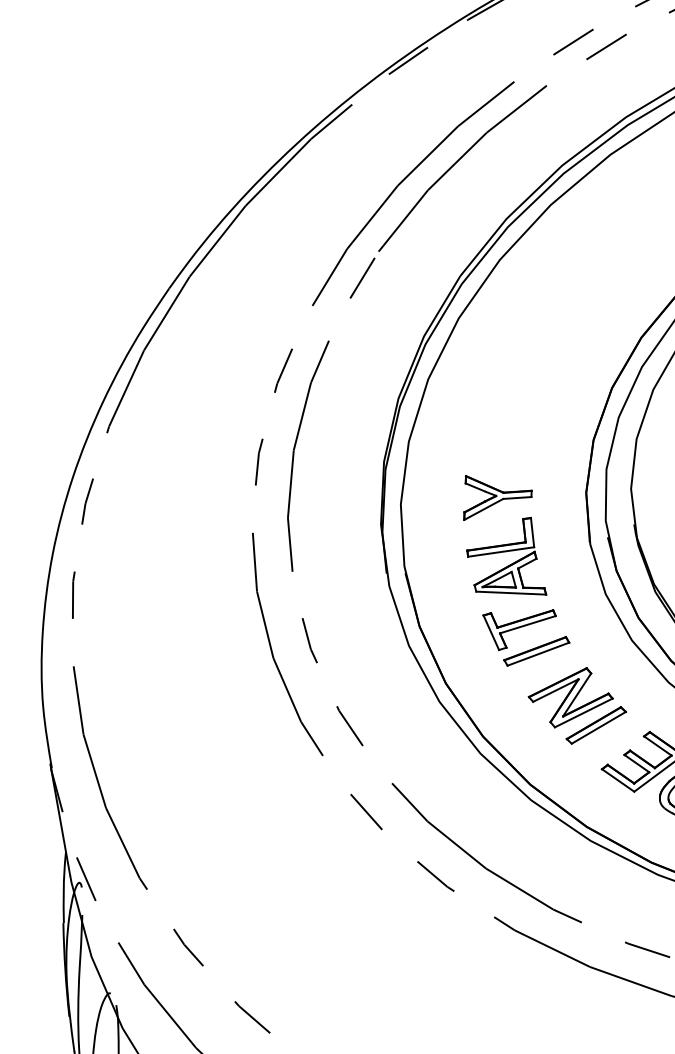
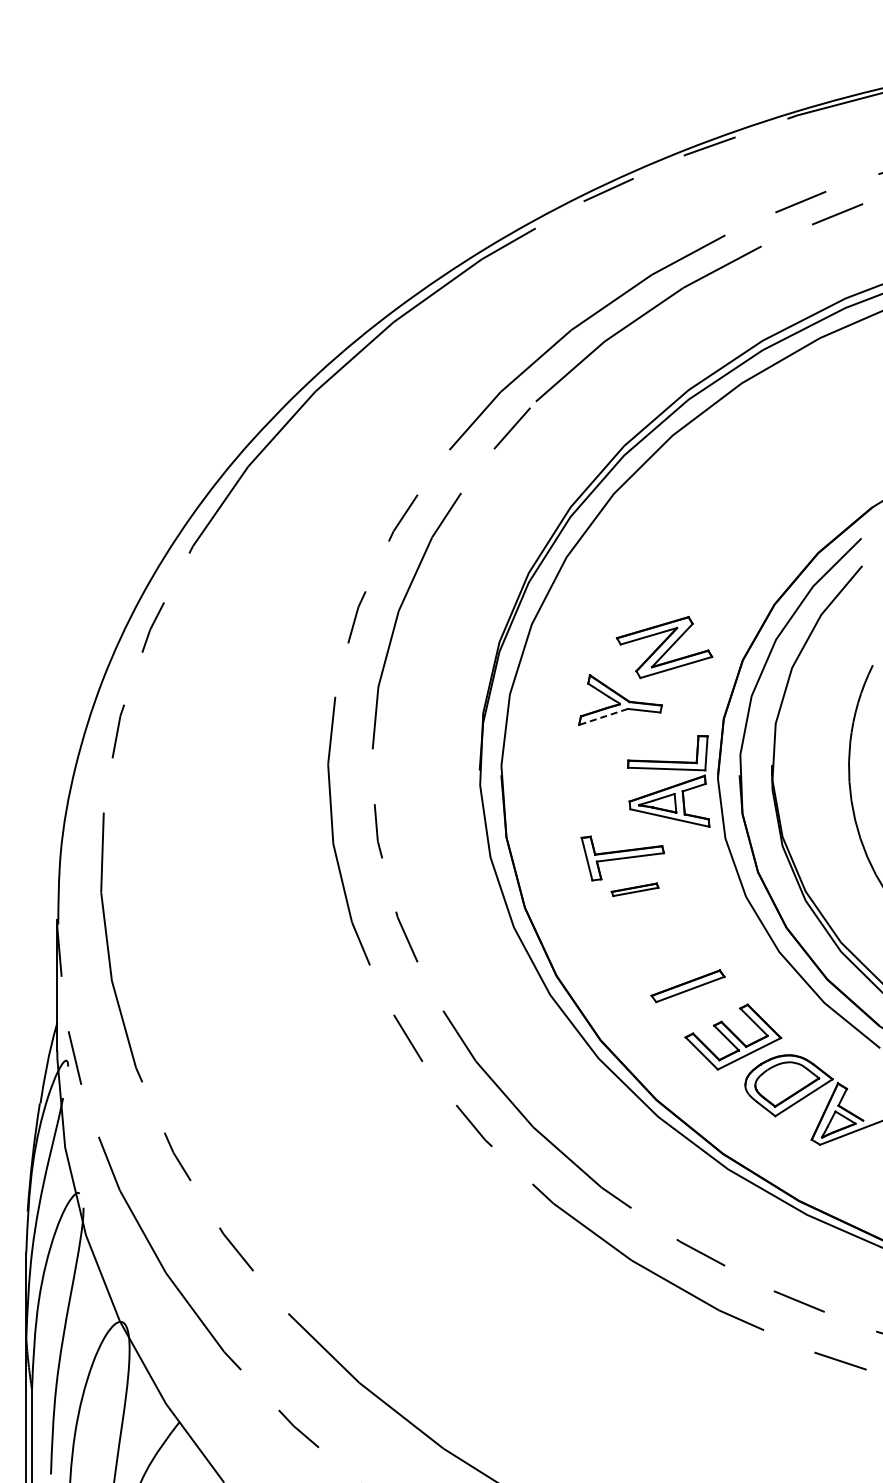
line: (483, 509) -> (603, 716), solid -> dashed
part: (504, 562) -> (668, 781), moved
part: (536, 651) -> (634, 889), size x0.6
part: (570, 697) -> (664, 647), moved

